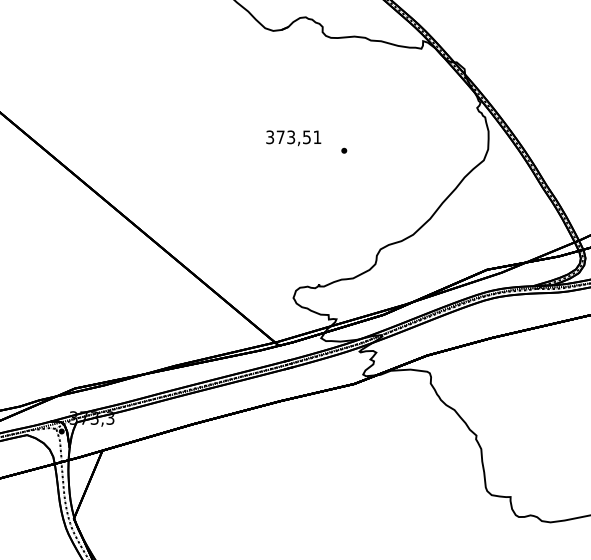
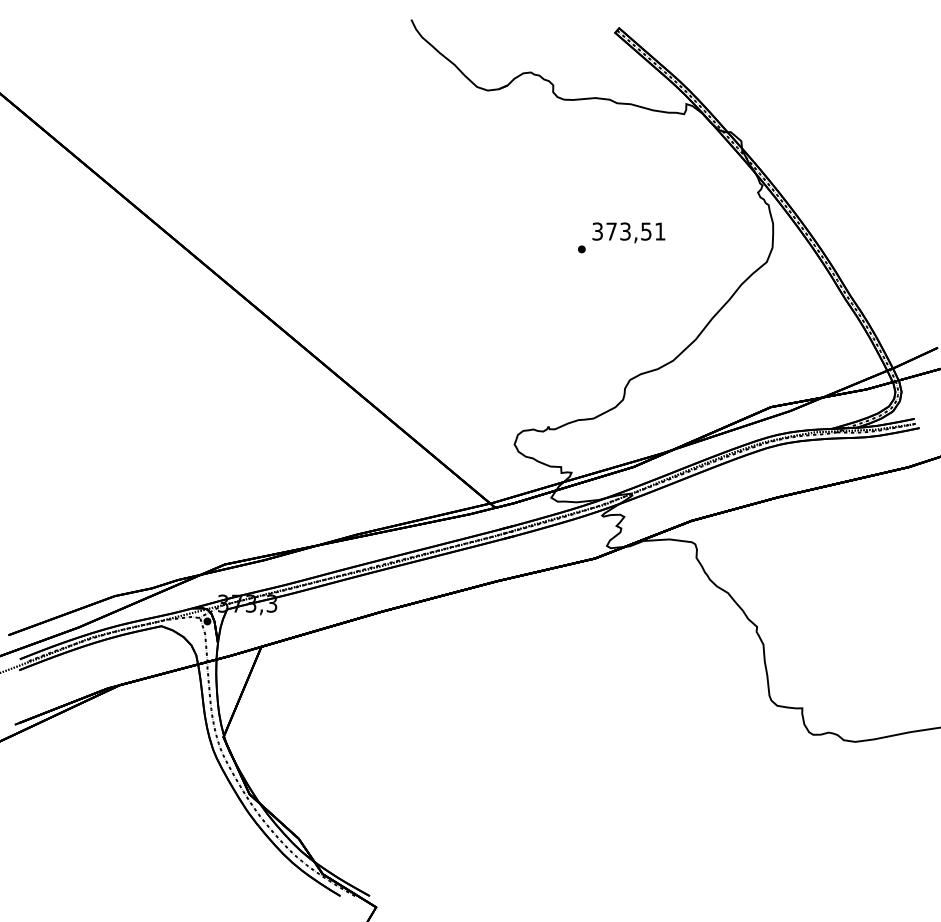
text: (293, 138) -> (628, 232), moved

